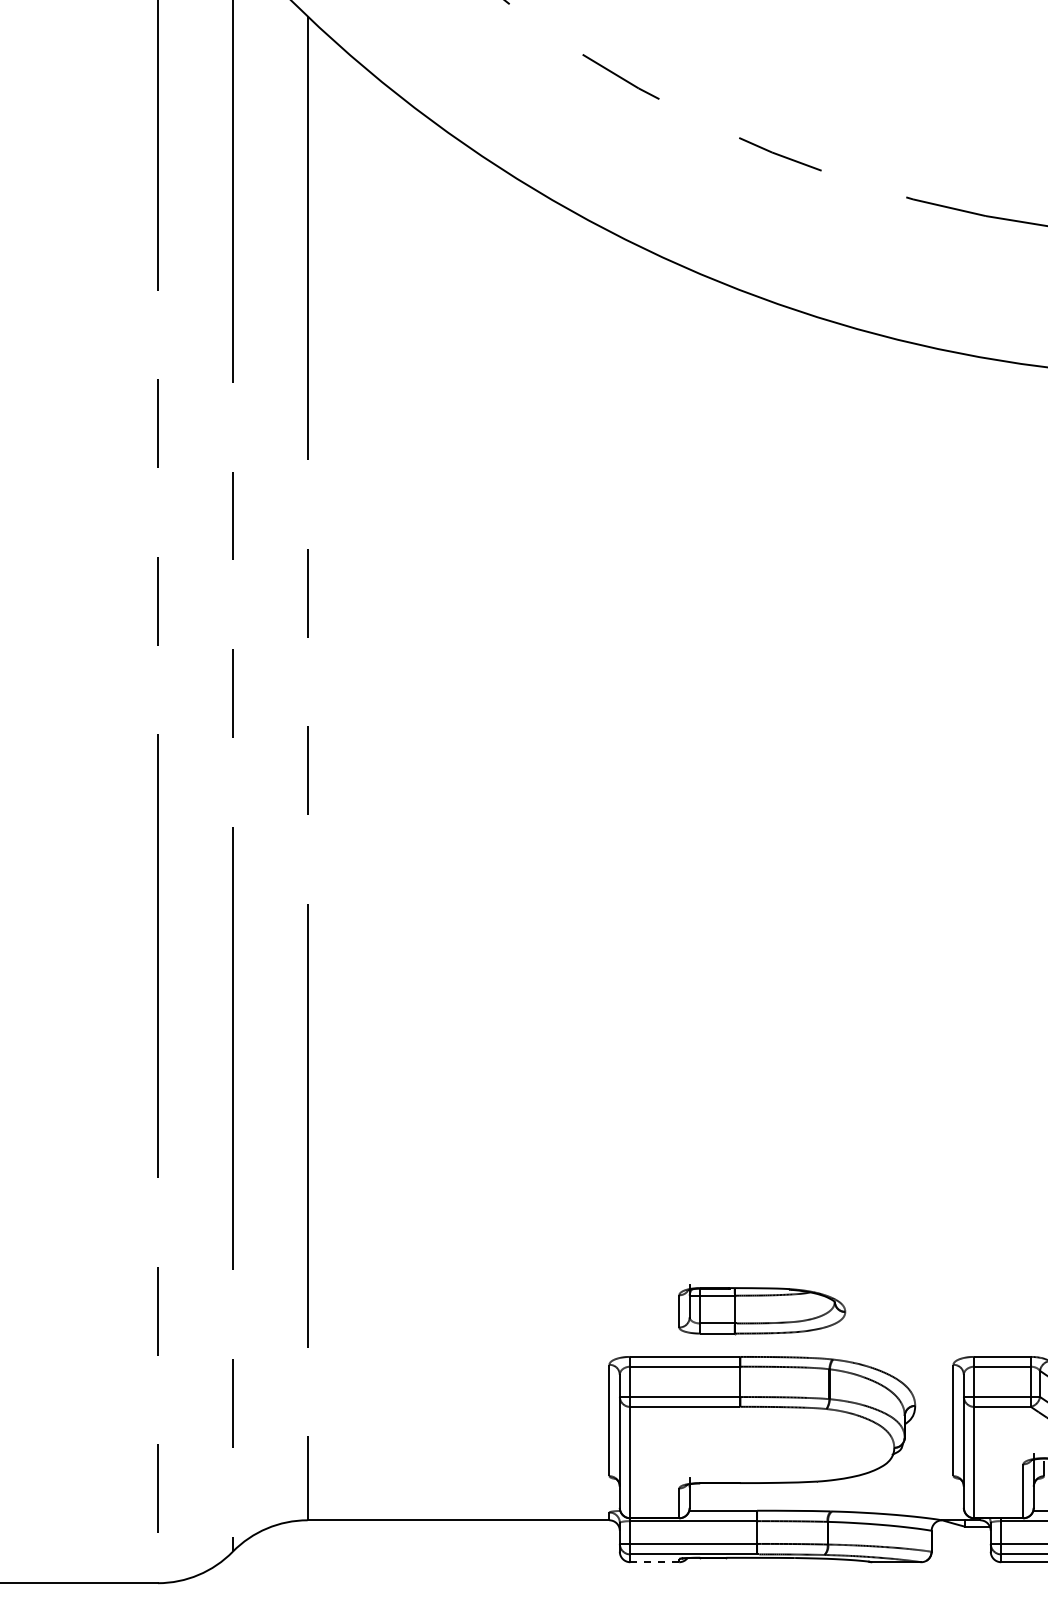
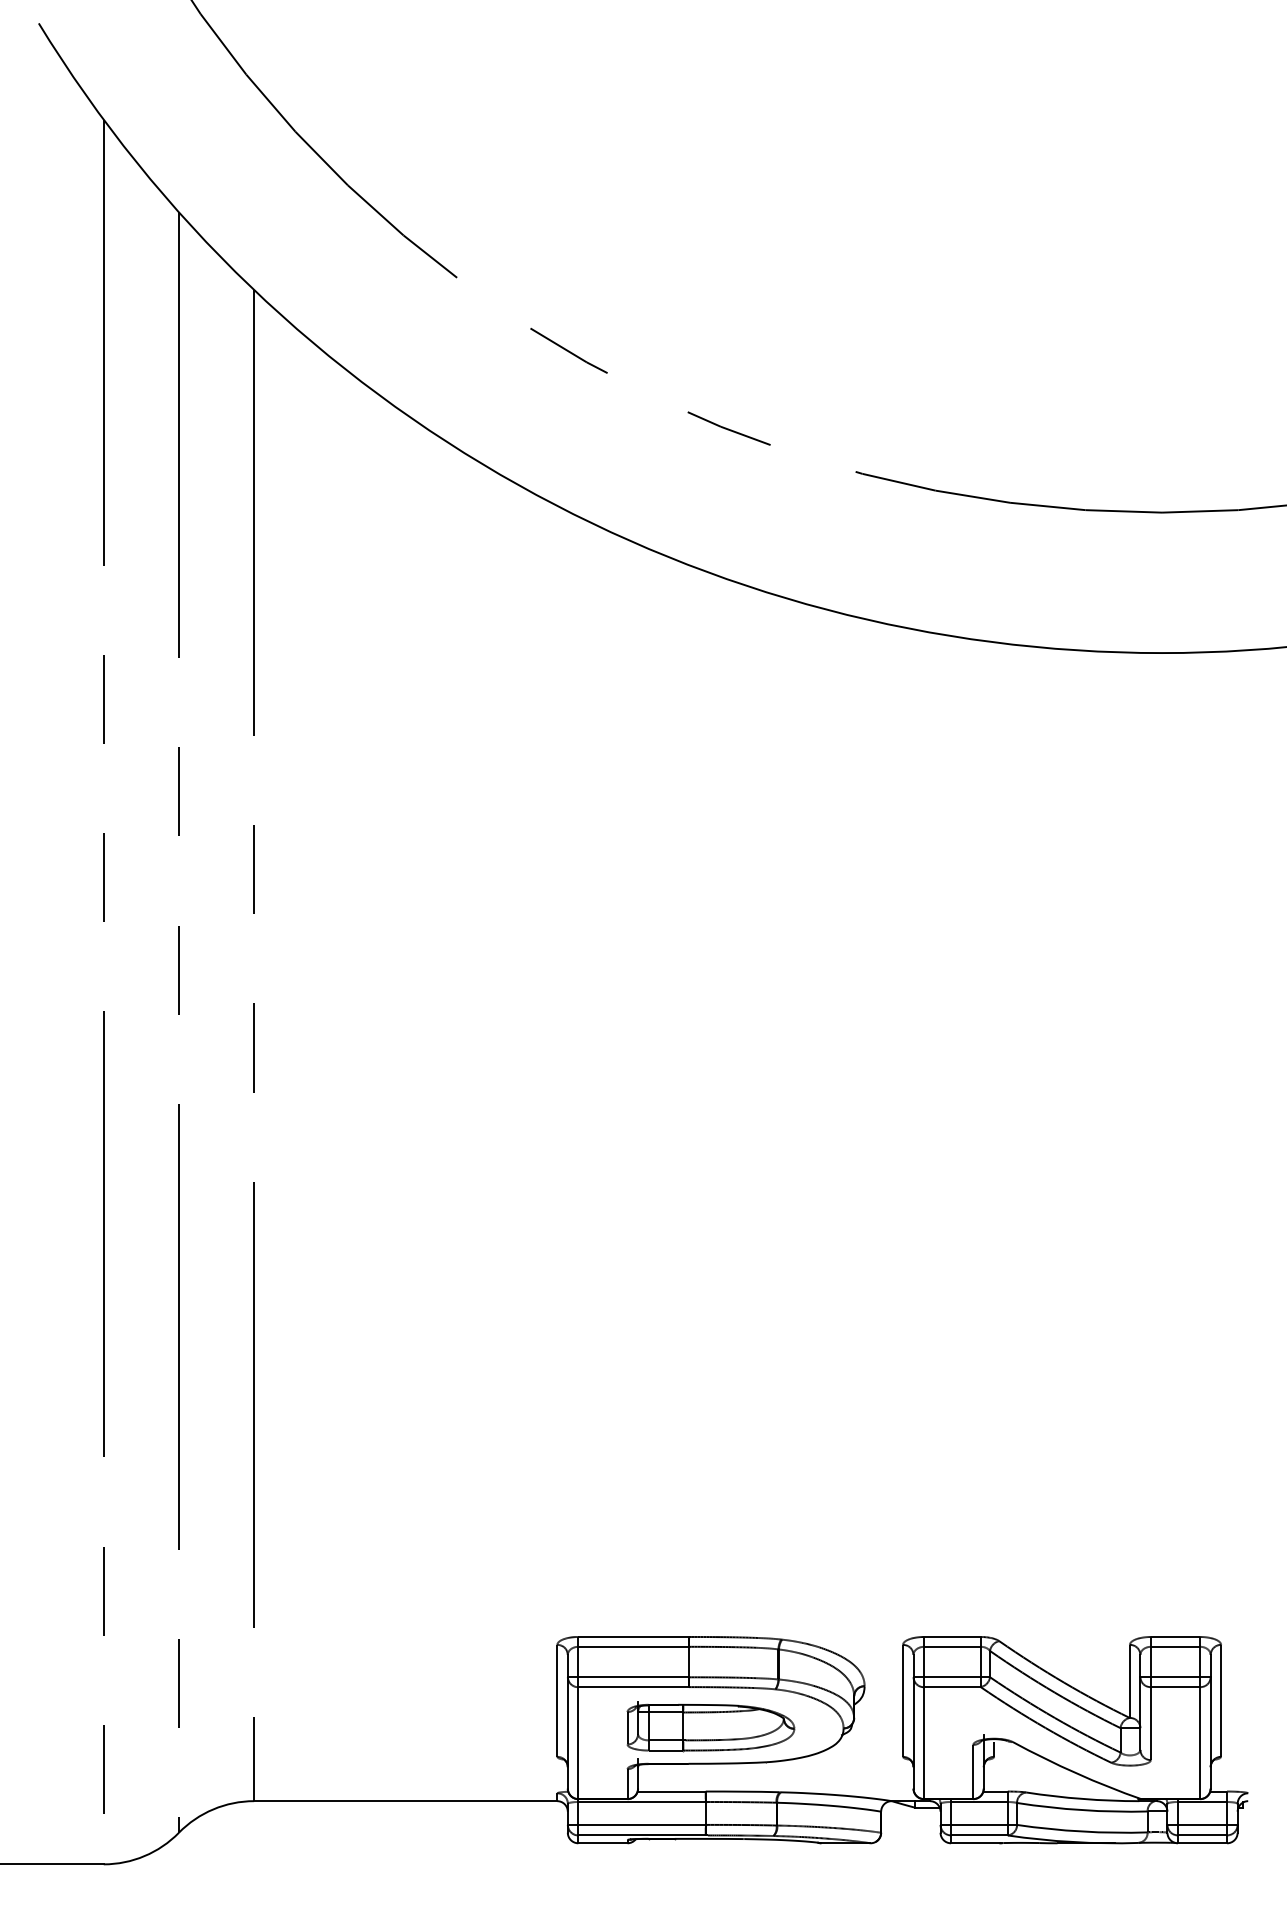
part: (761, 1309) -> (710, 1726), moved
line: (654, 1562) -> (602, 1843), dashed -> solid

